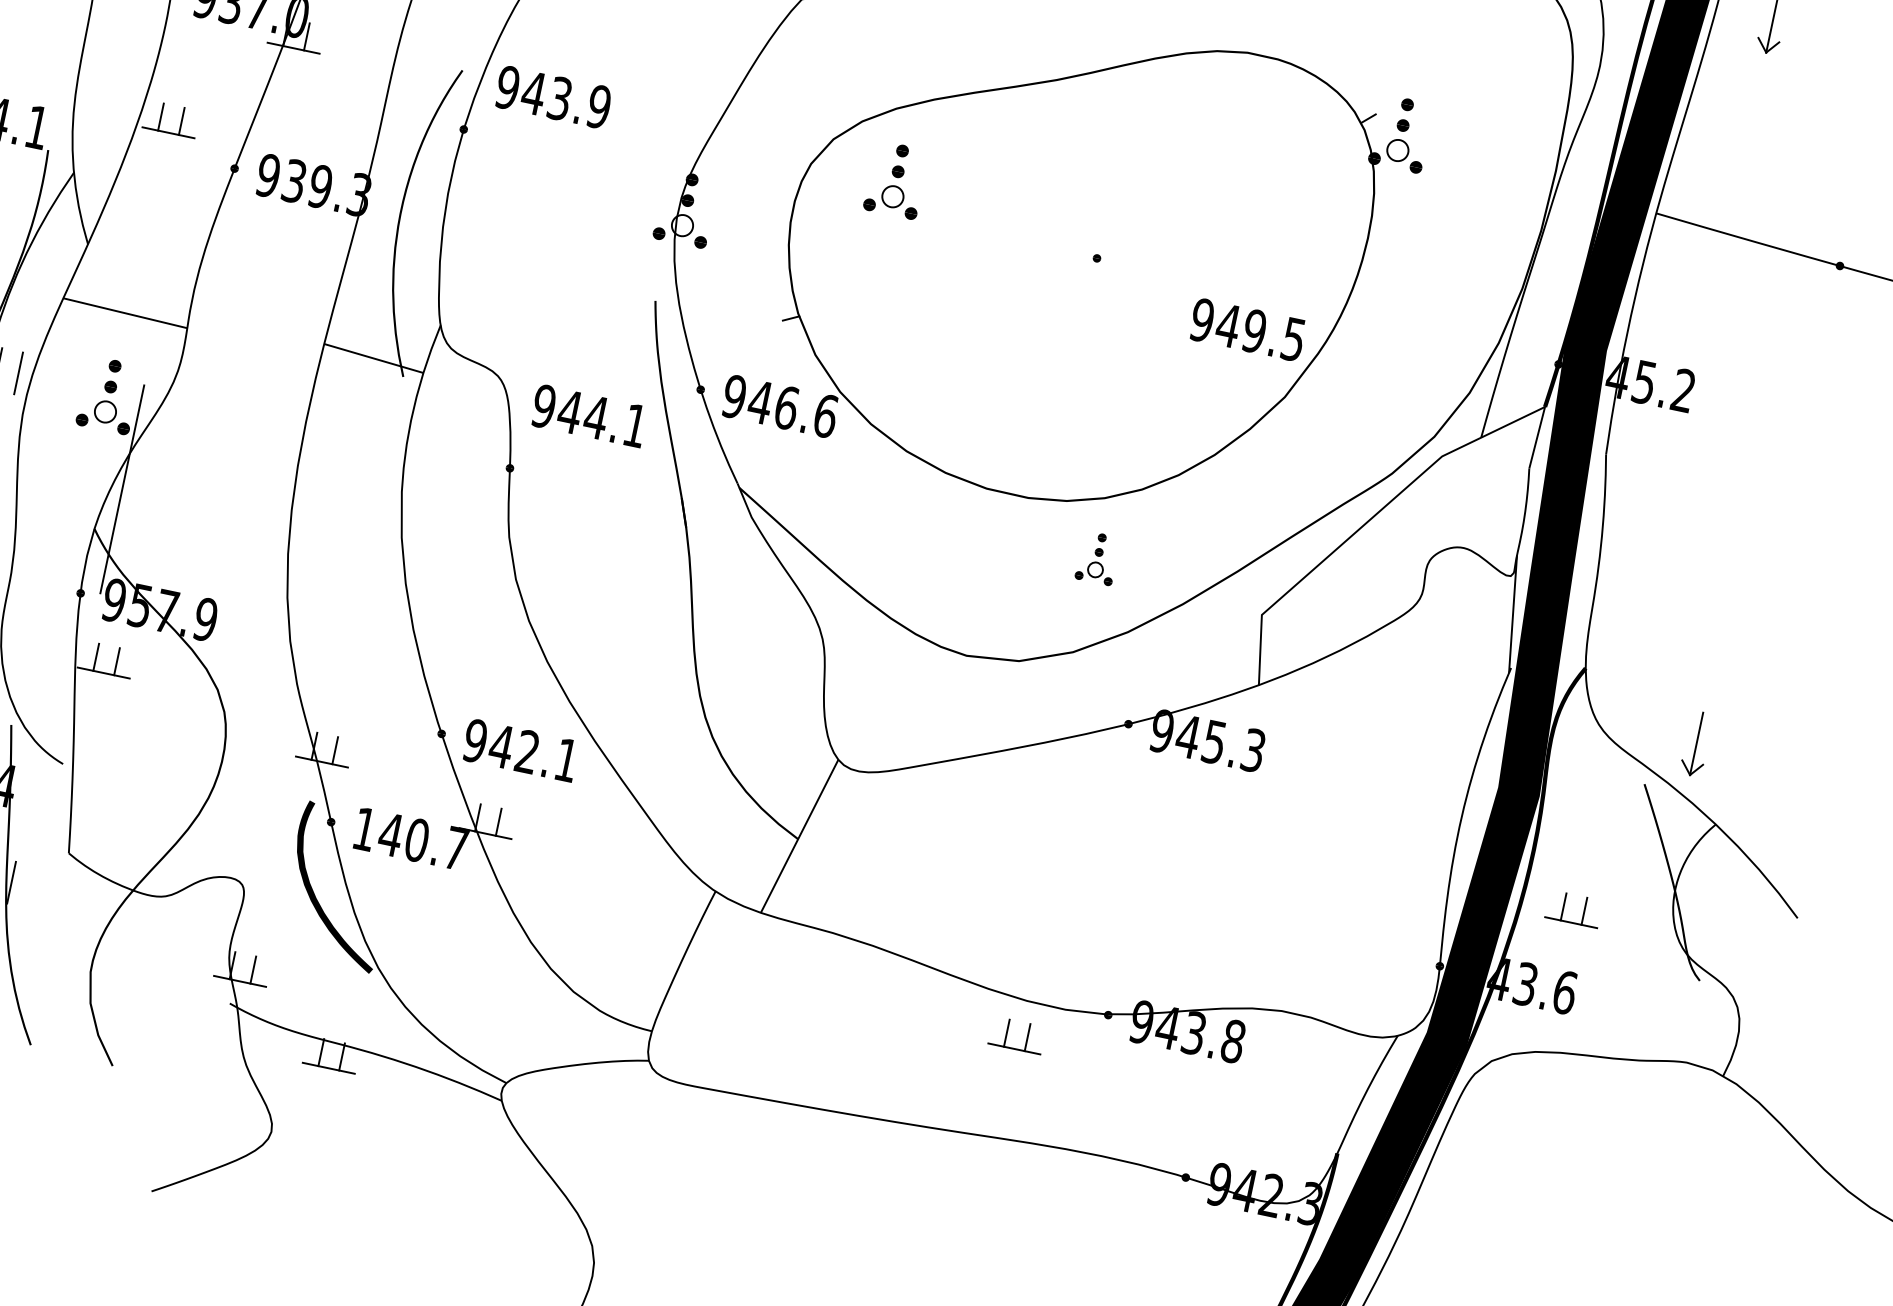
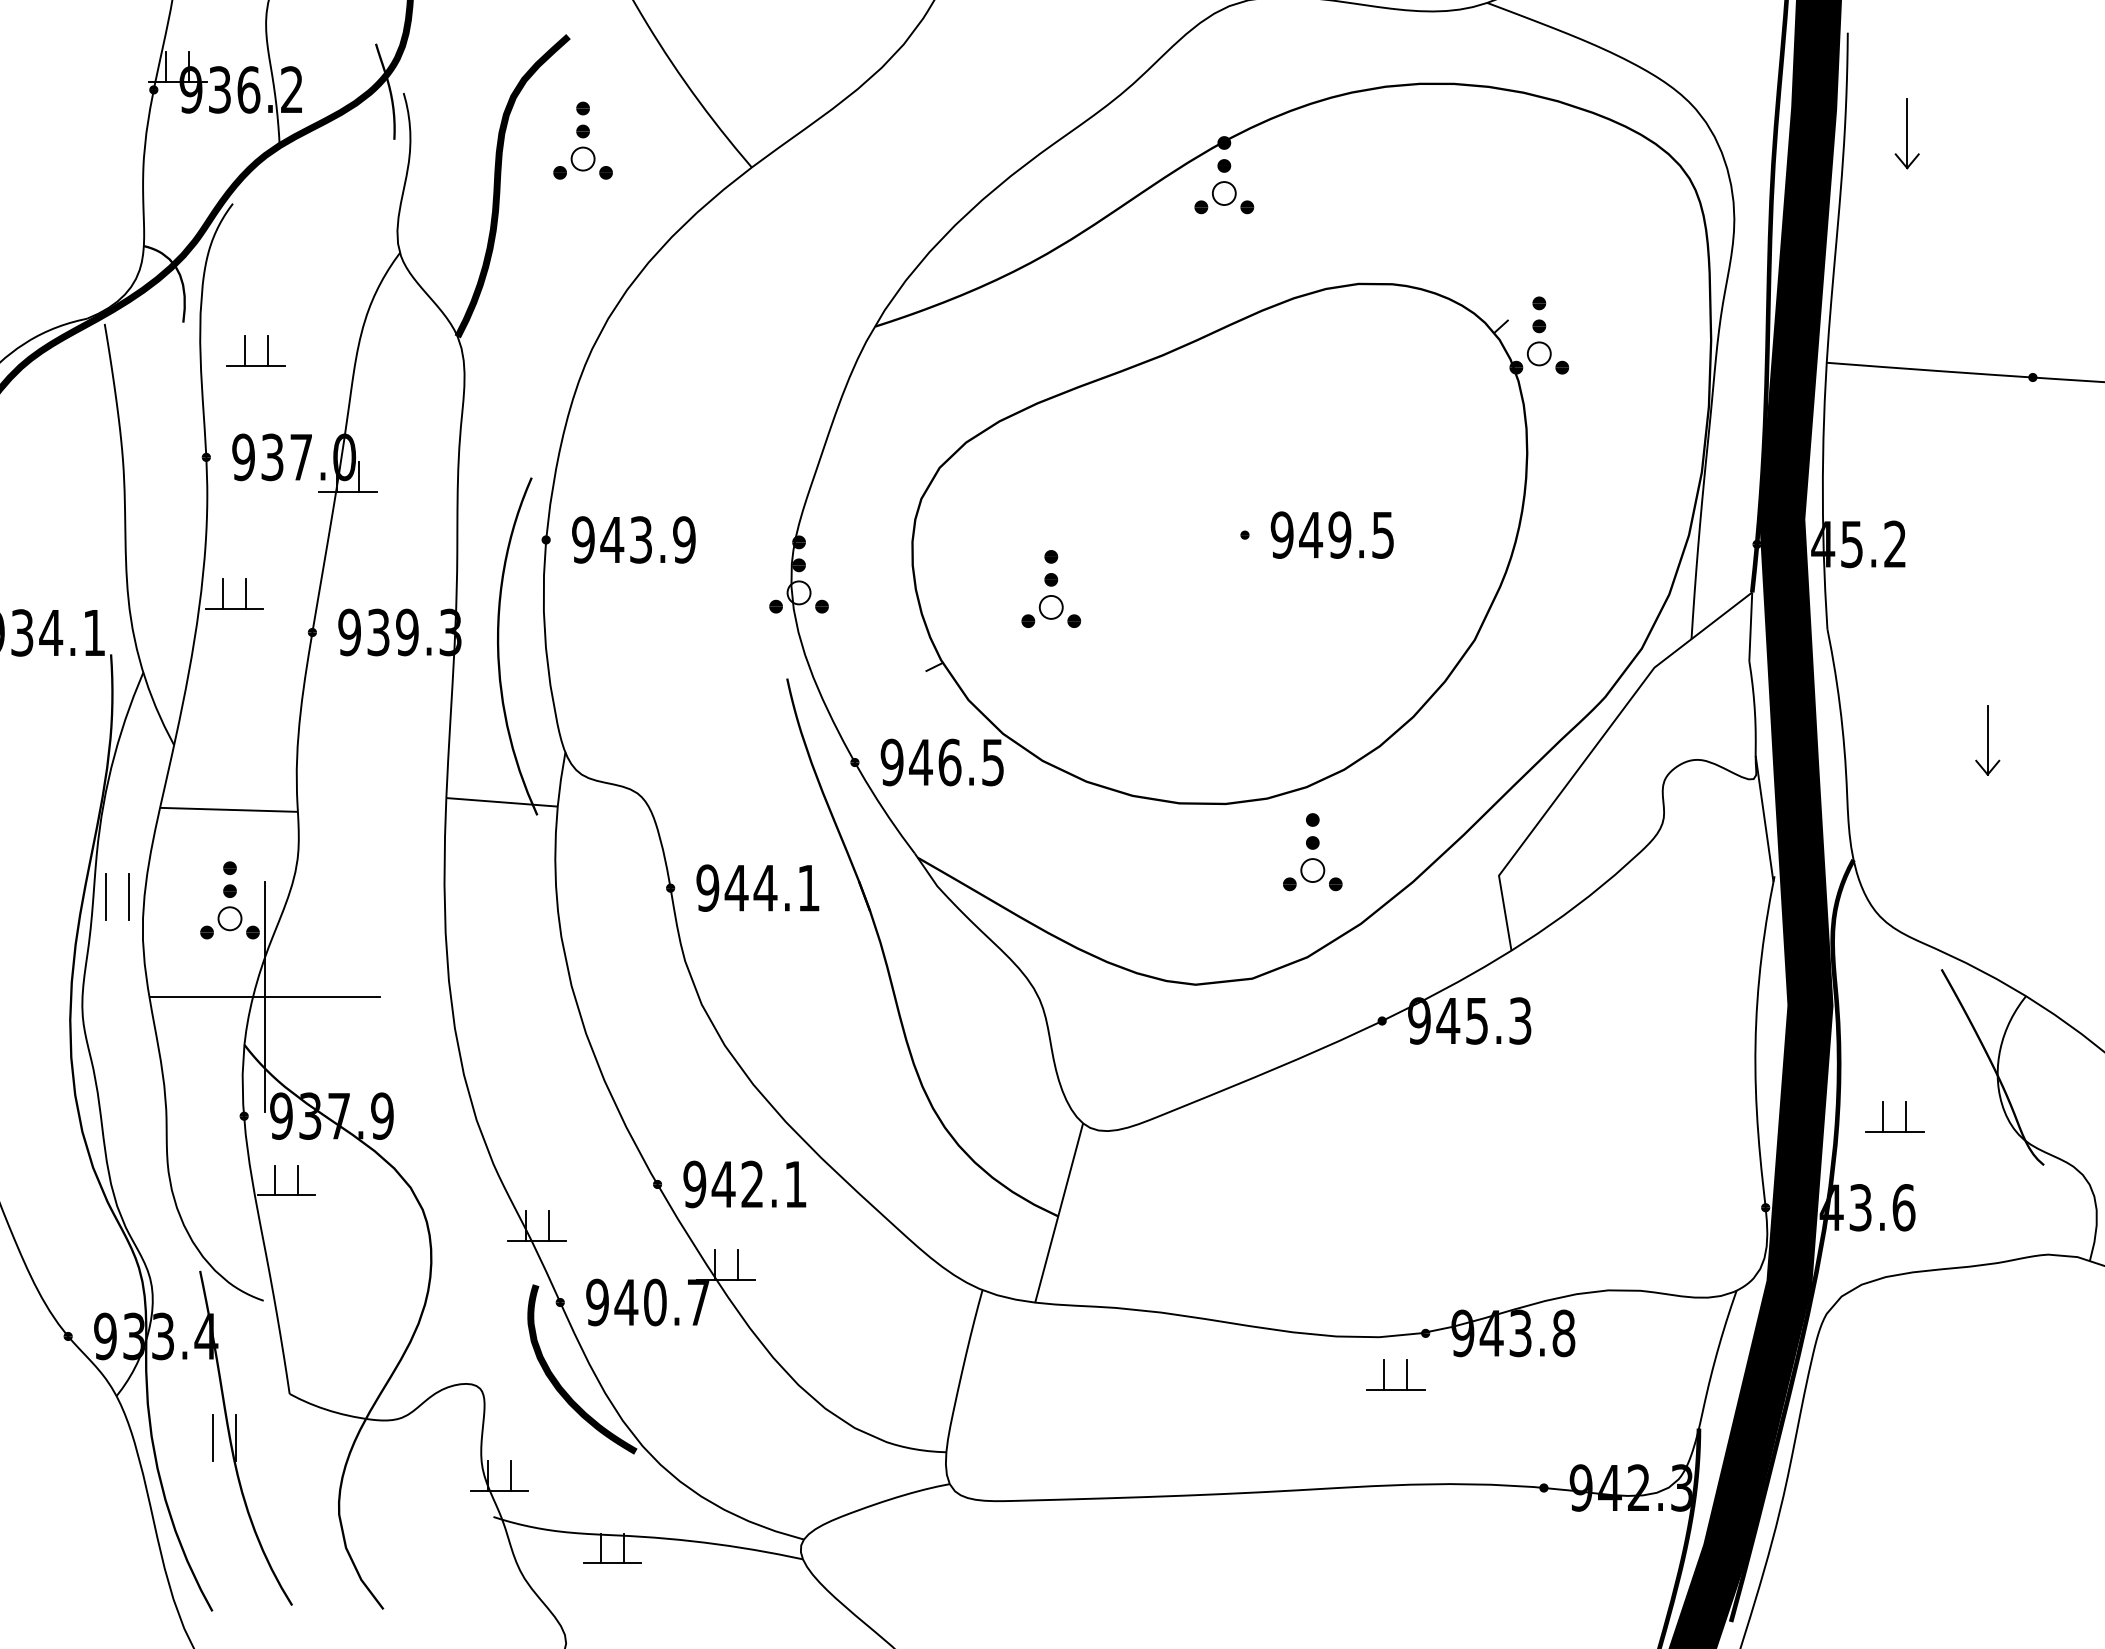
text: (553, 96) -> (633, 539), moved
part: (896, 179) -> (1051, 588), moved
text: (1247, 329) -> (1331, 534), moved
text: (589, 415) -> (757, 887), moved
text: (826, 416) -> (993, 762), 946.6 -> 946.5
line: (121, 488) -> (264, 996), added
part: (1097, 558) -> (1312, 852), size x1.43
text: (140, 605) -> (310, 1115), 957.9 -> 937.9
part: (1696, 744) -> (1987, 740), moved
text: (364, 829) -> (597, 1302), 140.7 -> 940.7
part: (1007, 1032) -> (1384, 1374), moved

